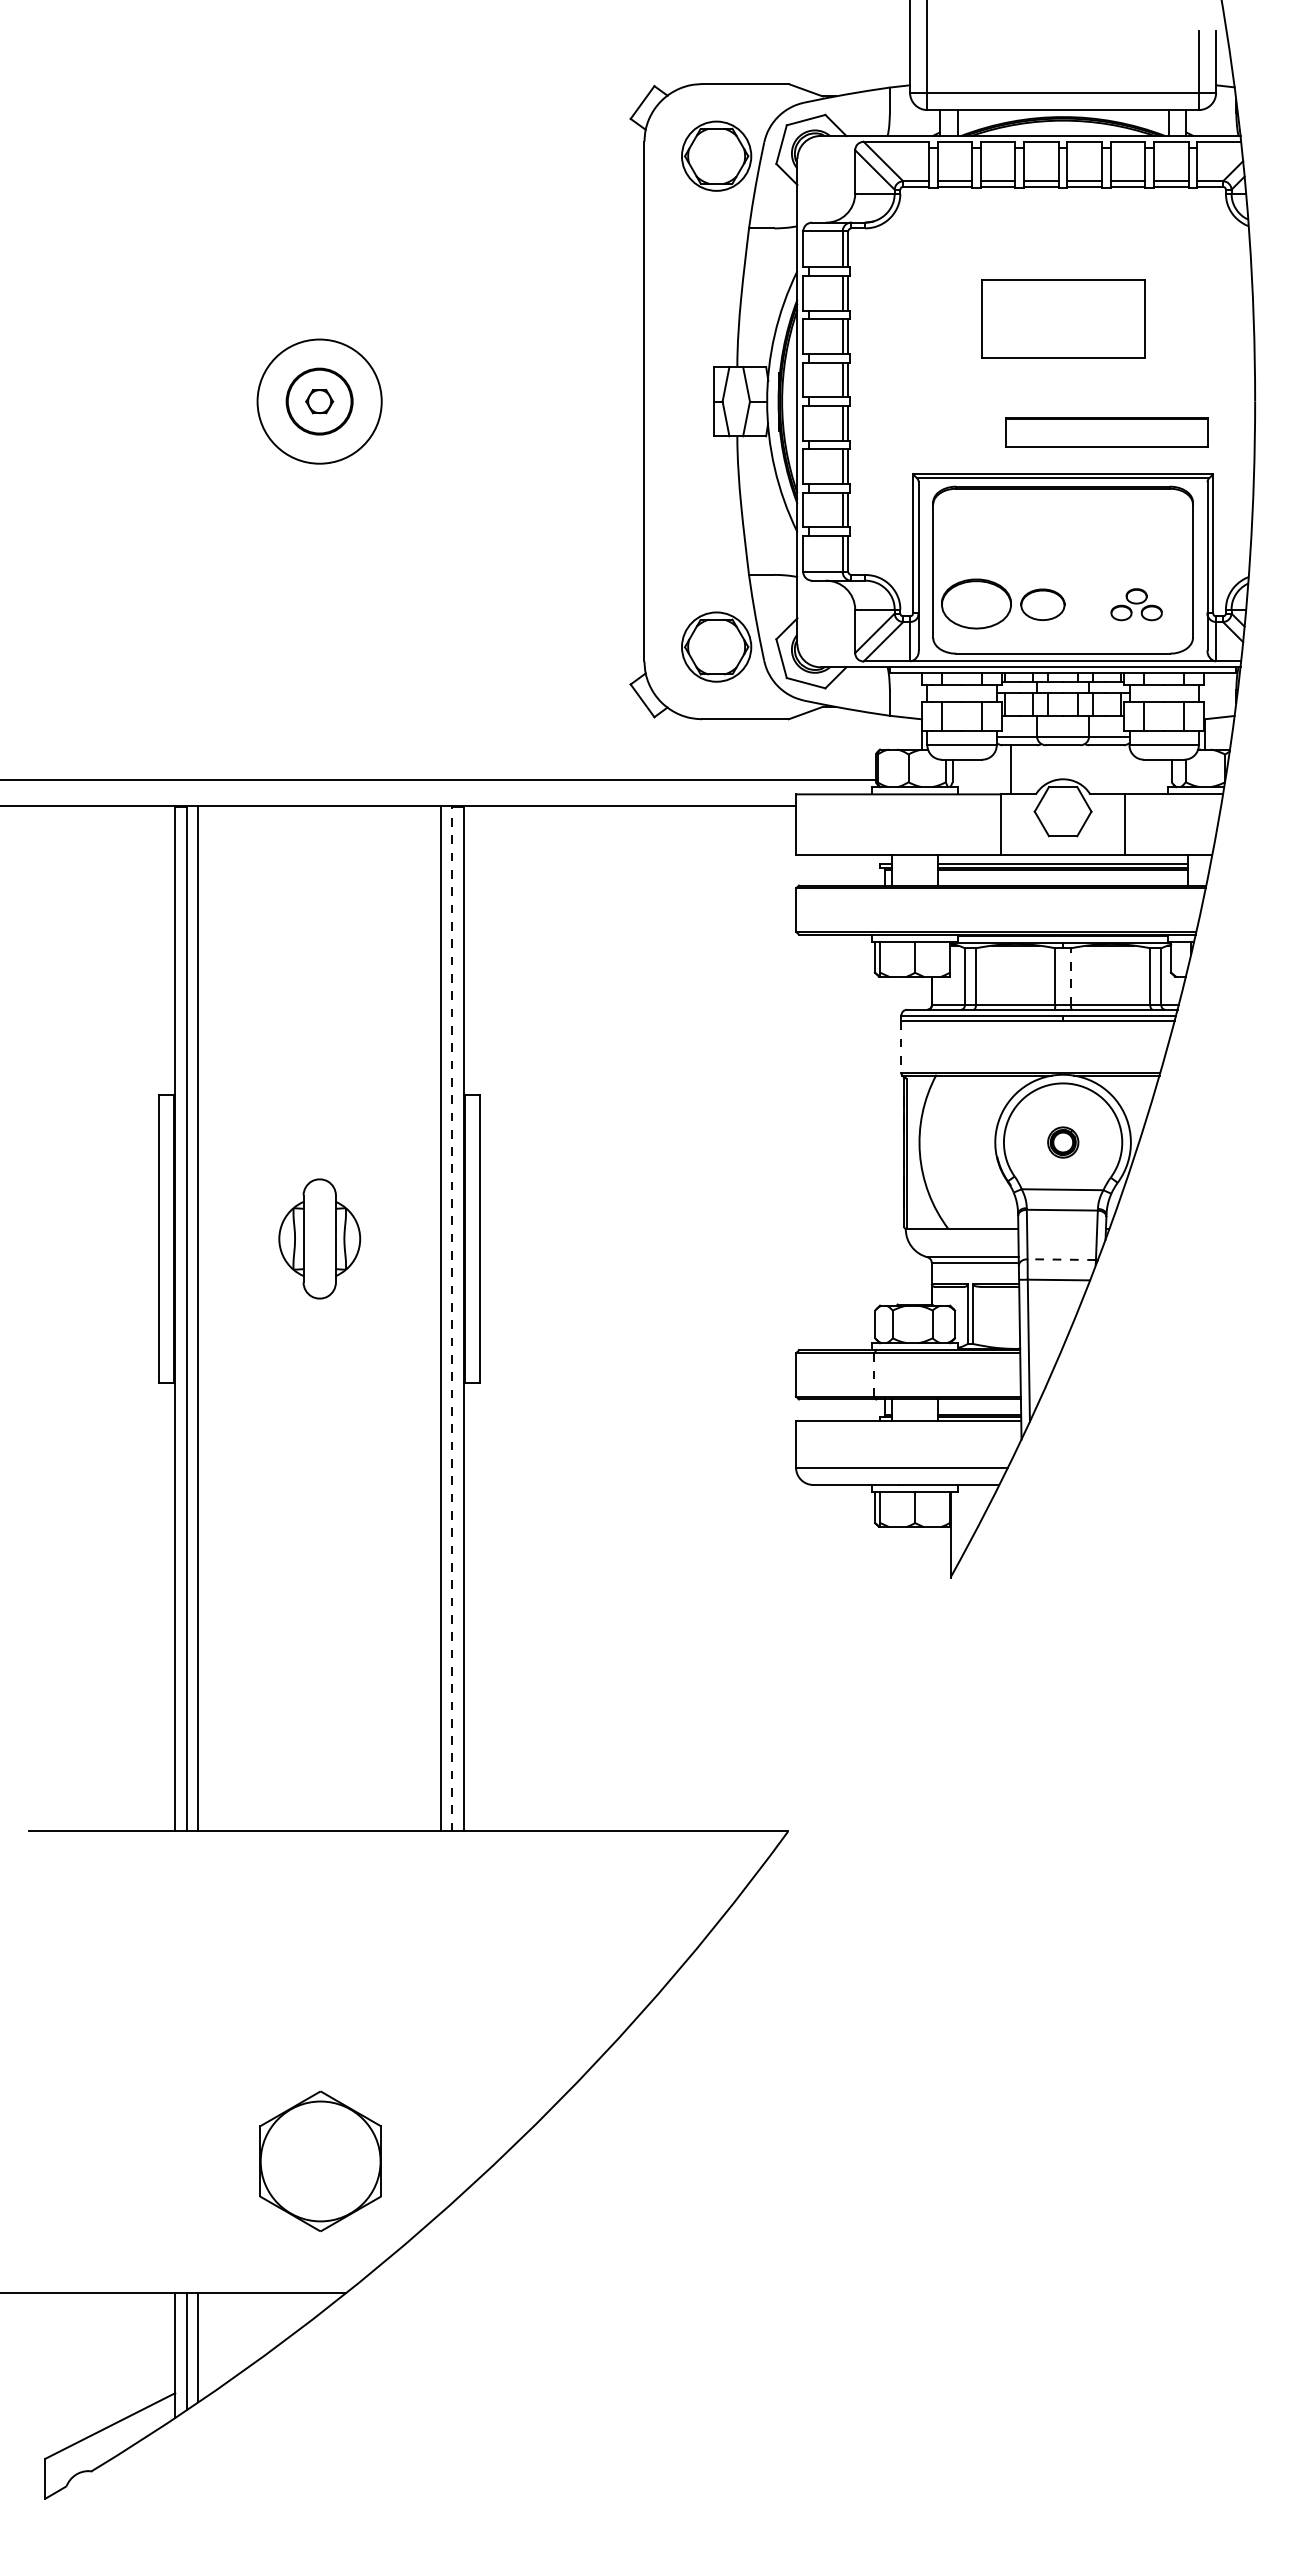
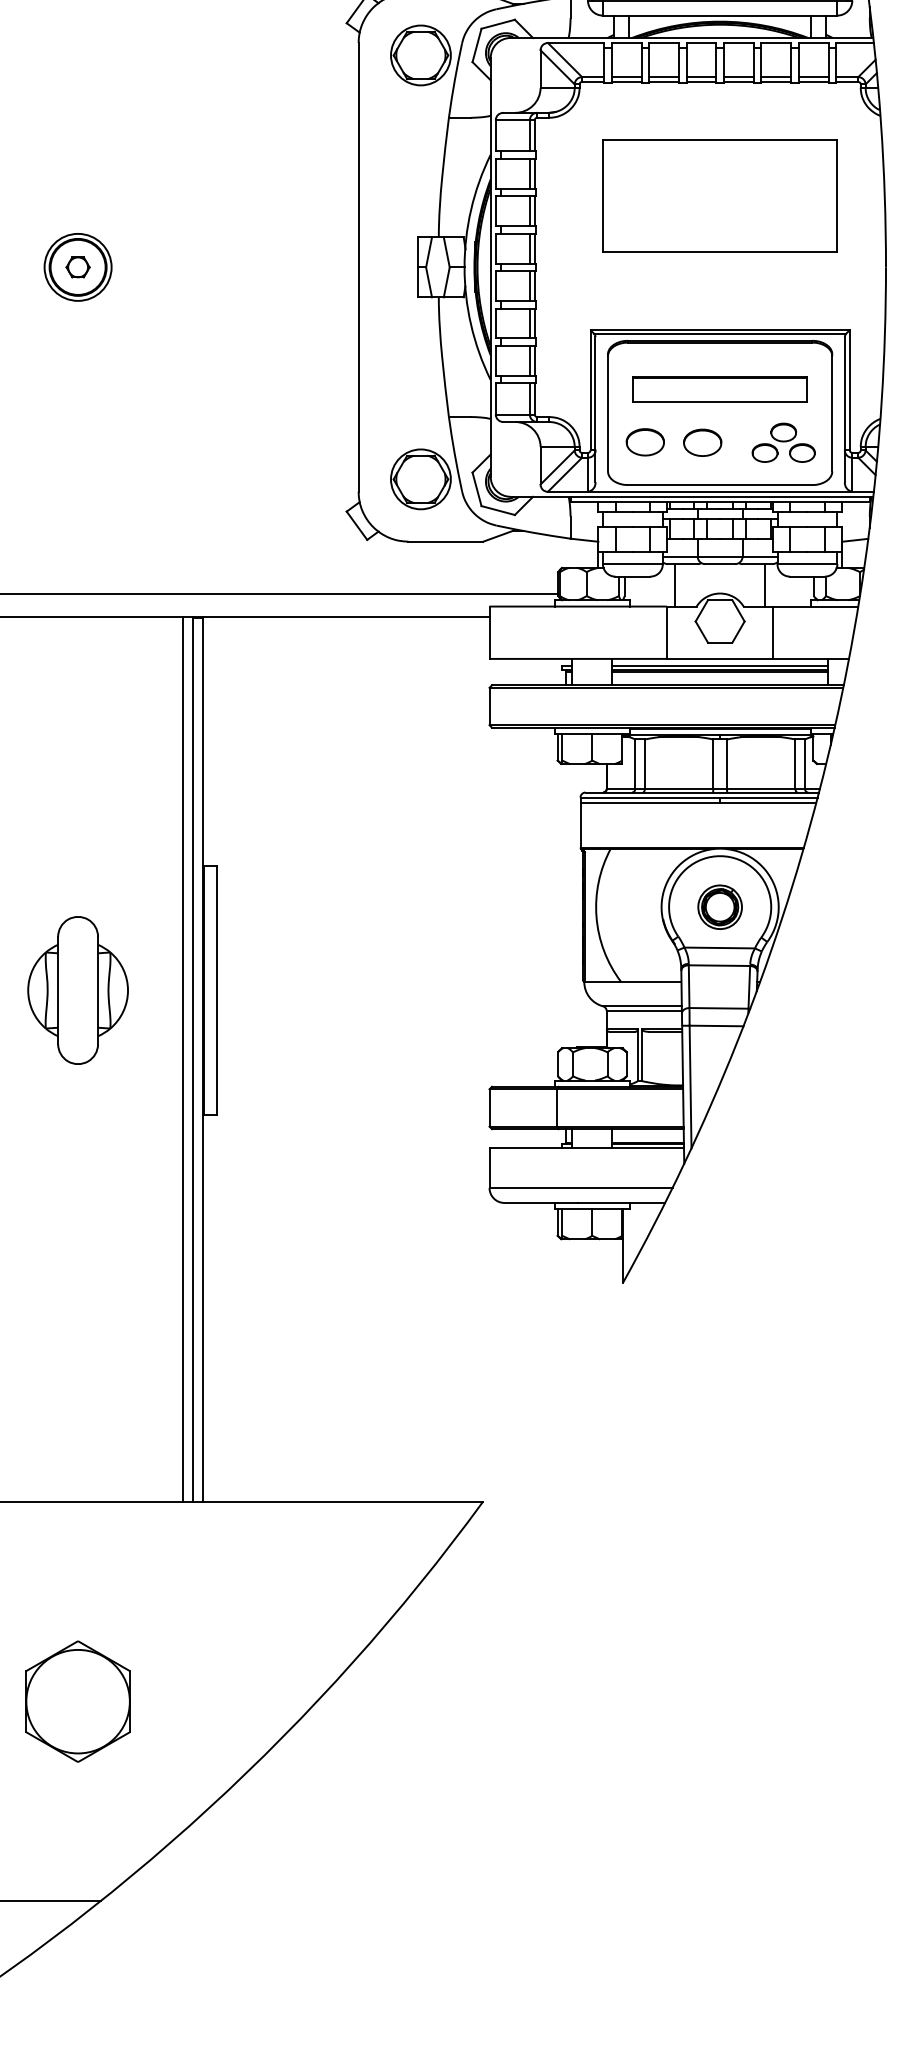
part: (1062, 318) -> (719, 195), size x1.67
circle: (319, 401) -> (77, 267), size x0.62
part: (1106, 432) -> (719, 389), moved
part: (976, 604) -> (645, 442), size x0.62
part: (1136, 604) -> (783, 442), size x1.43
line: (1115, 769) -> (765, 585), added
line: (1070, 976) -> (726, 763), dashed -> solid
line: (901, 1047) -> (580, 825), dashed -> solid
part: (1063, 1142) -> (720, 907), size x1.67
part: (319, 1238) -> (77, 990), size x1.43
line: (1061, 1259) -> (718, 1008), dashed -> solid
line: (452, 1318) -> (192, 1059), dashed -> solid
line: (874, 1374) -> (557, 1107), dashed -> solid
part: (320, 2160) -> (77, 1700), moved

